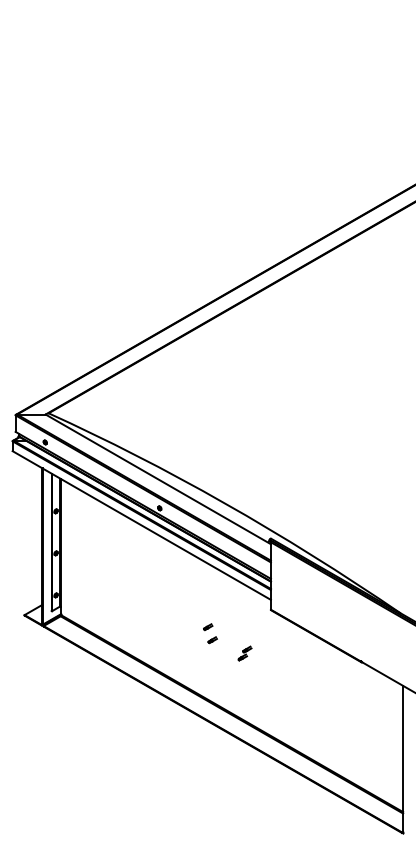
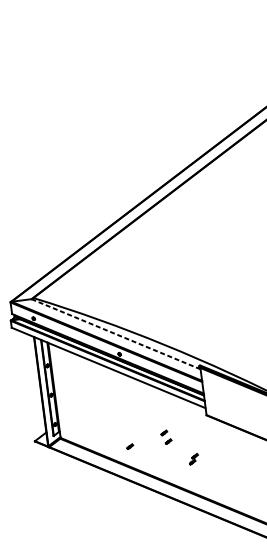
line: (158, 479) -> (116, 334), solid -> dashed
part: (157, 640) -> (130, 446), added
part: (244, 653) -> (193, 459), moved

